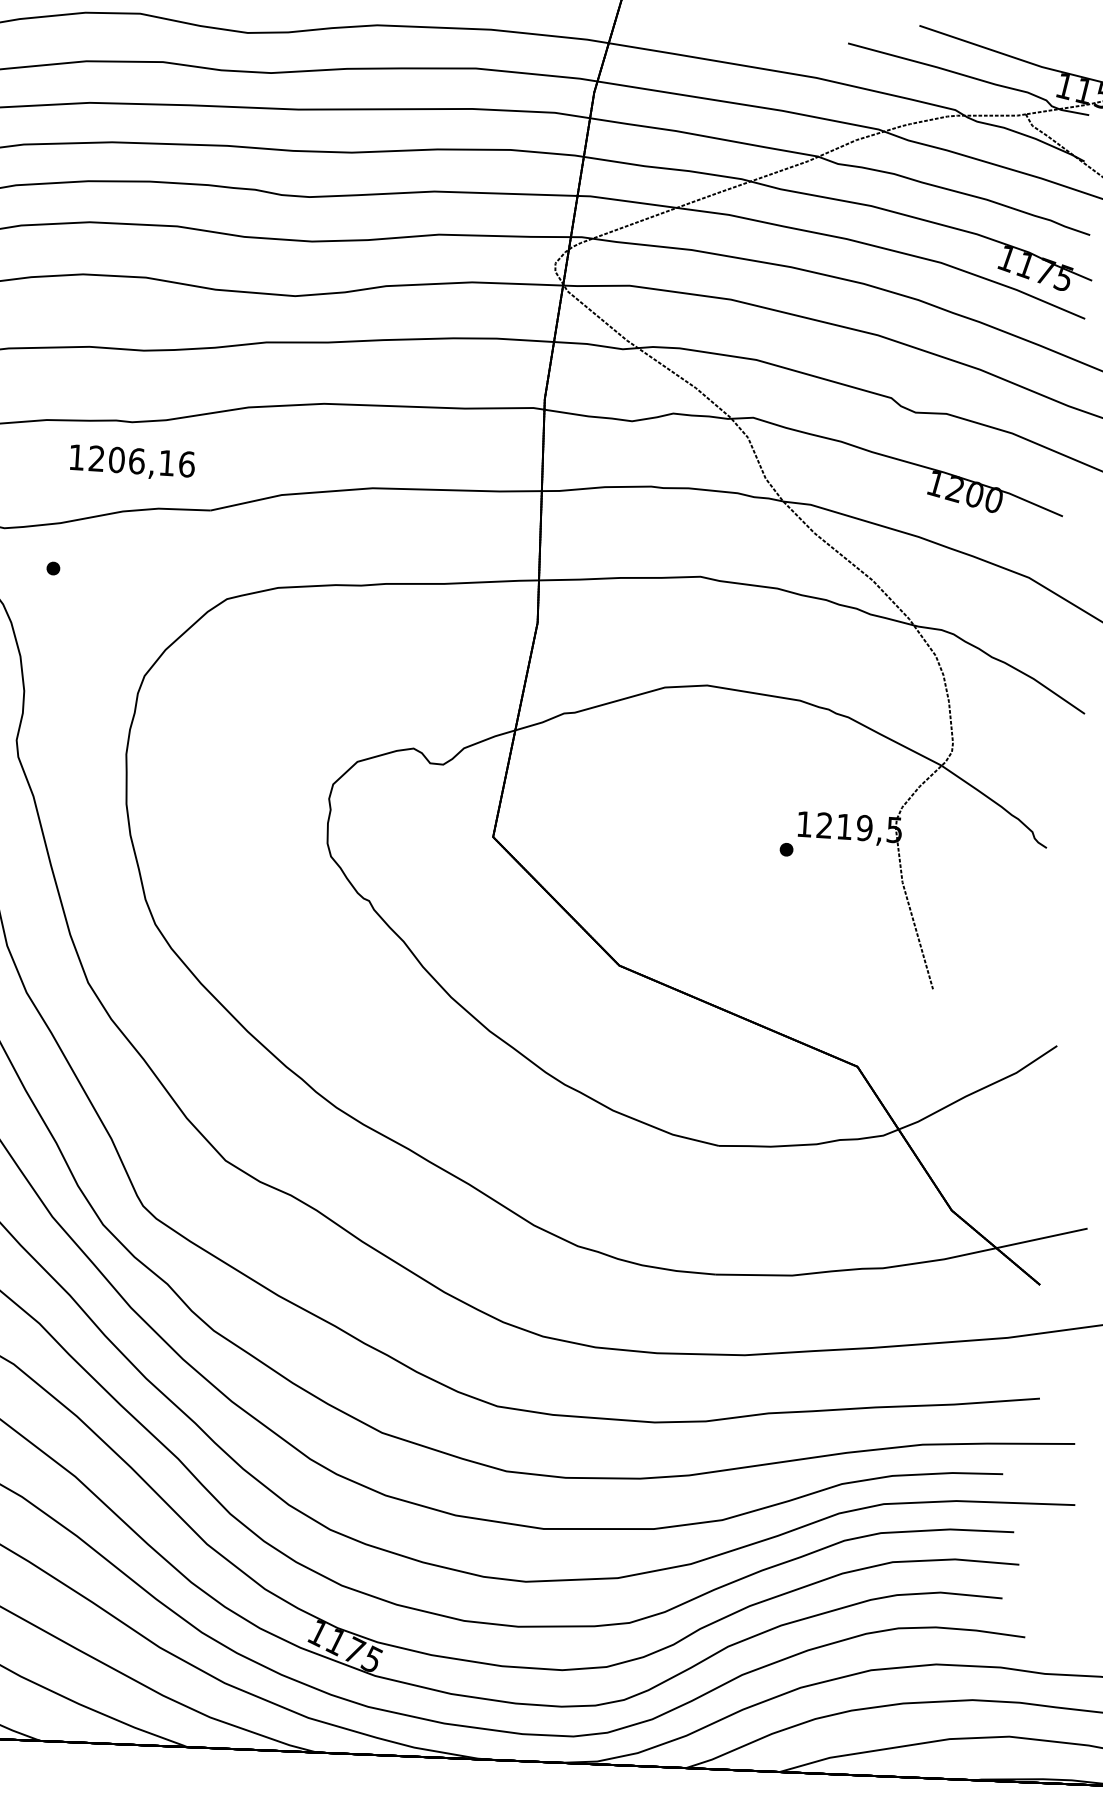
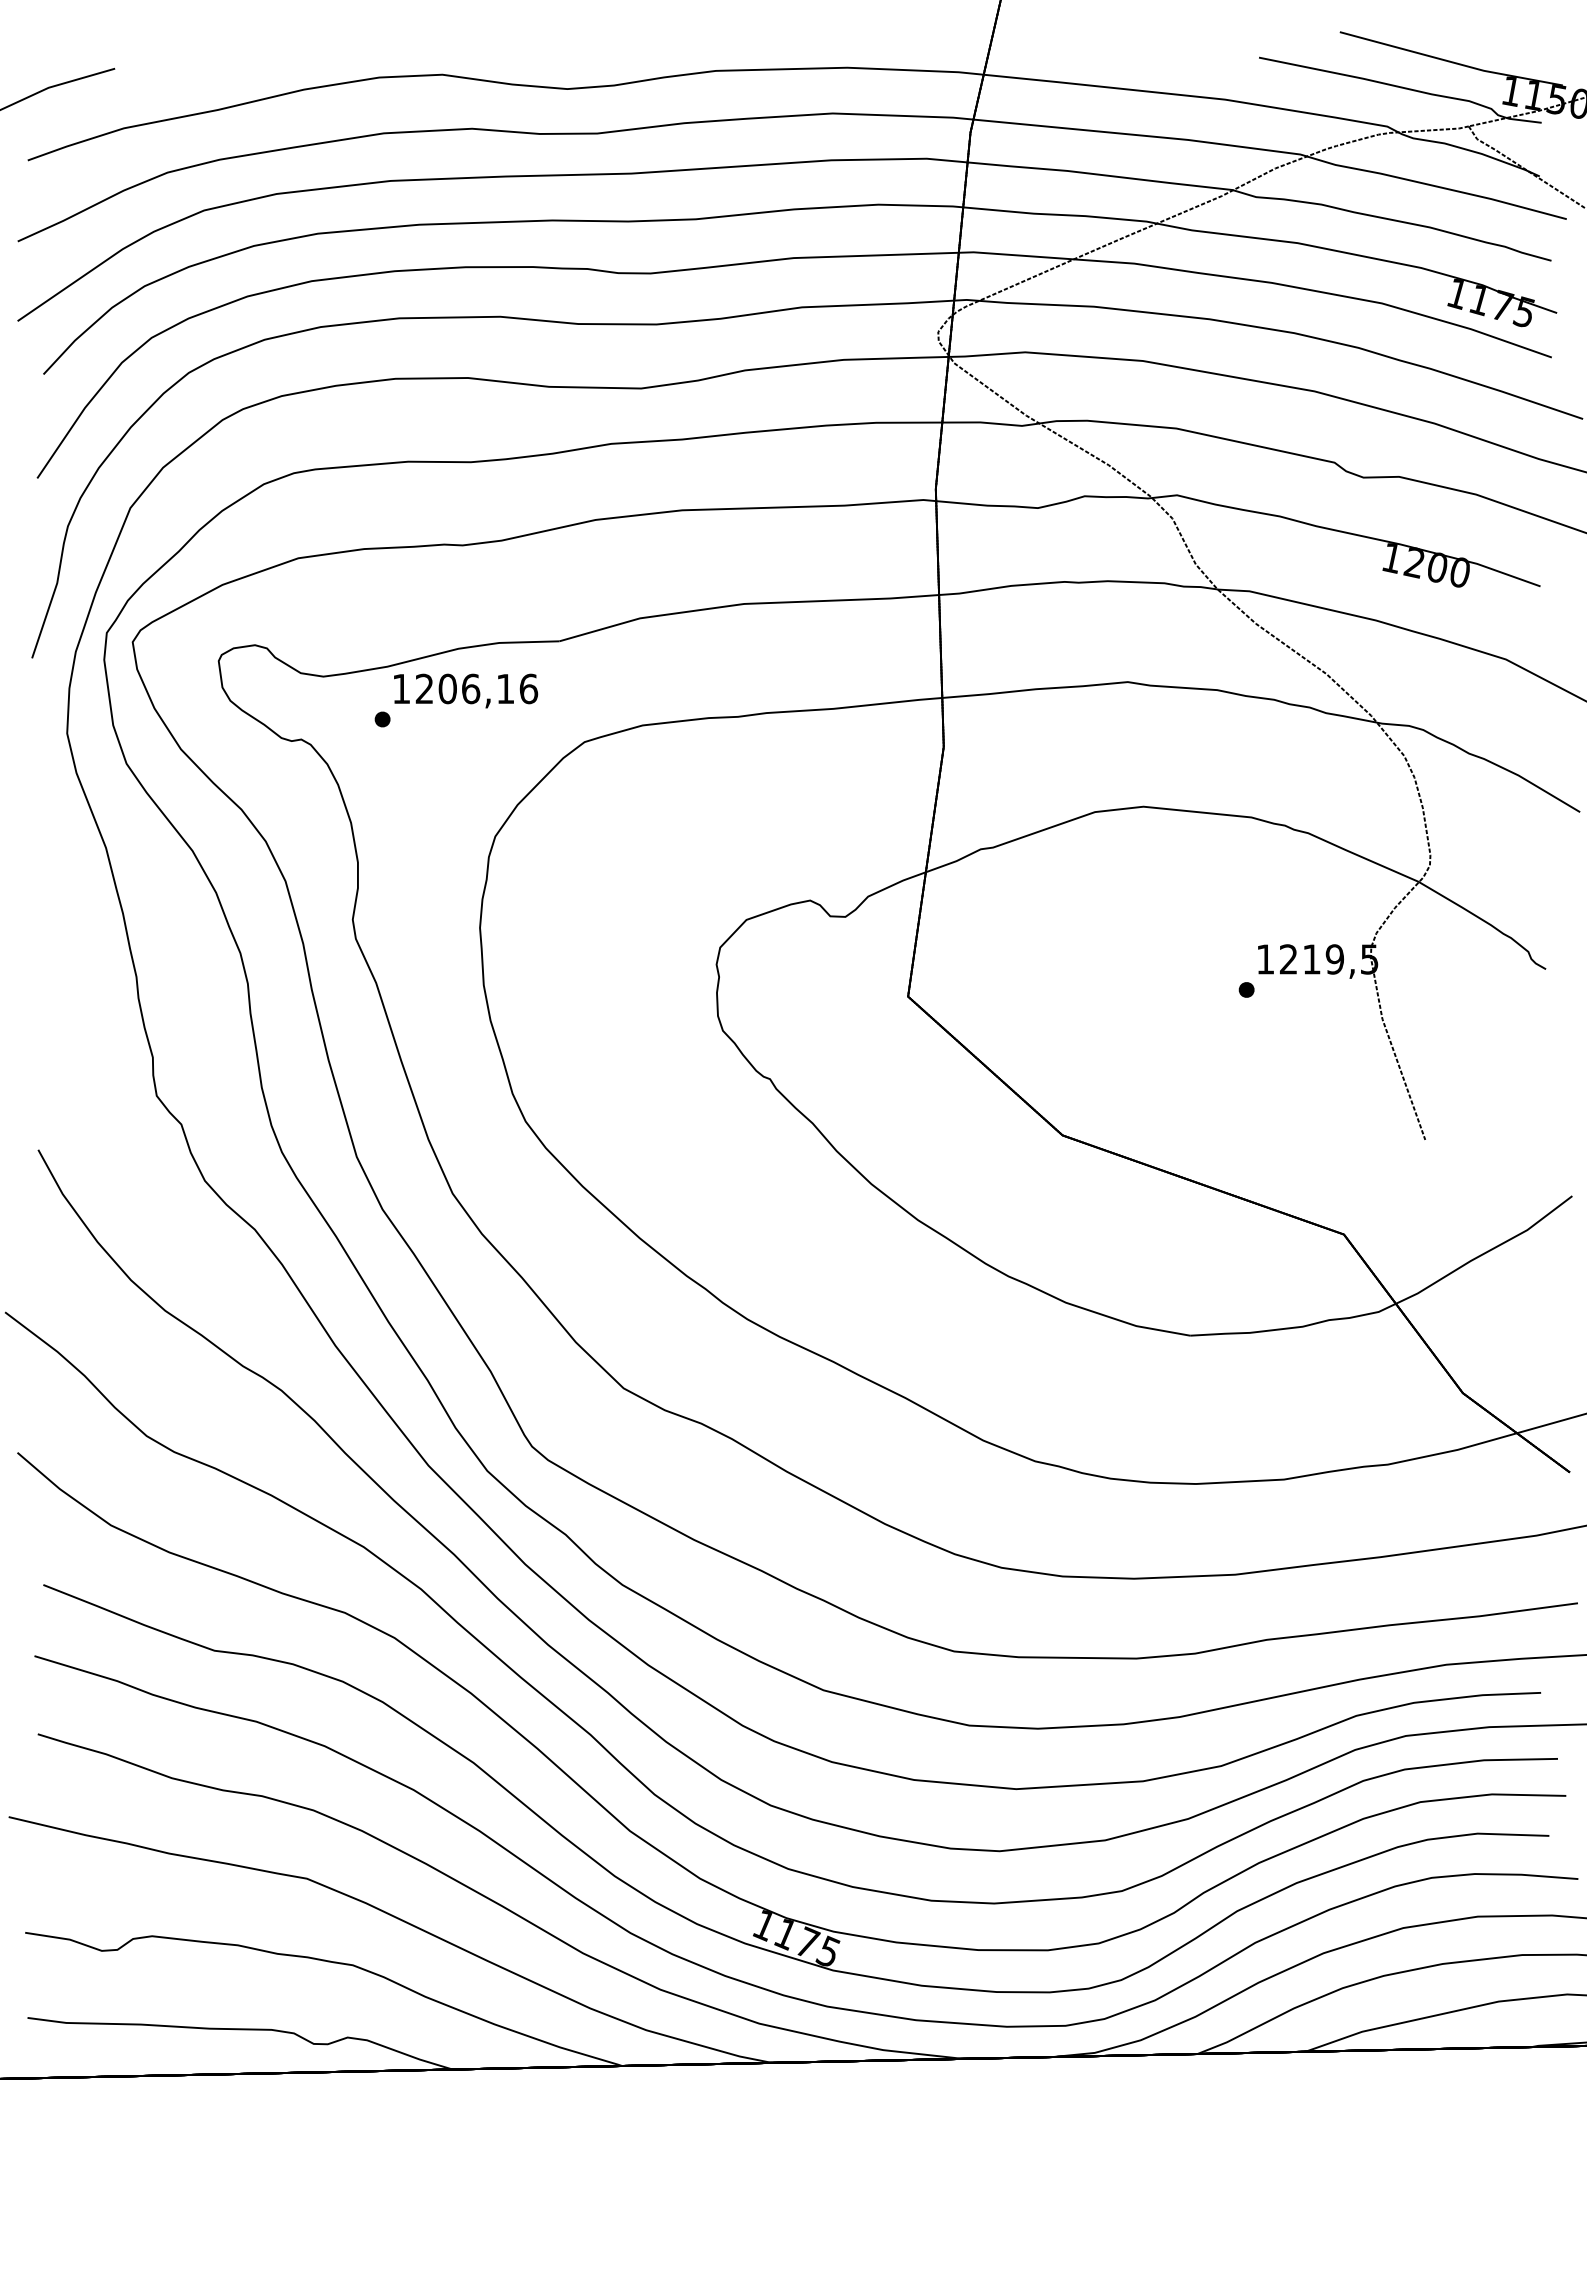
text: (132, 462) -> (466, 690), moved

